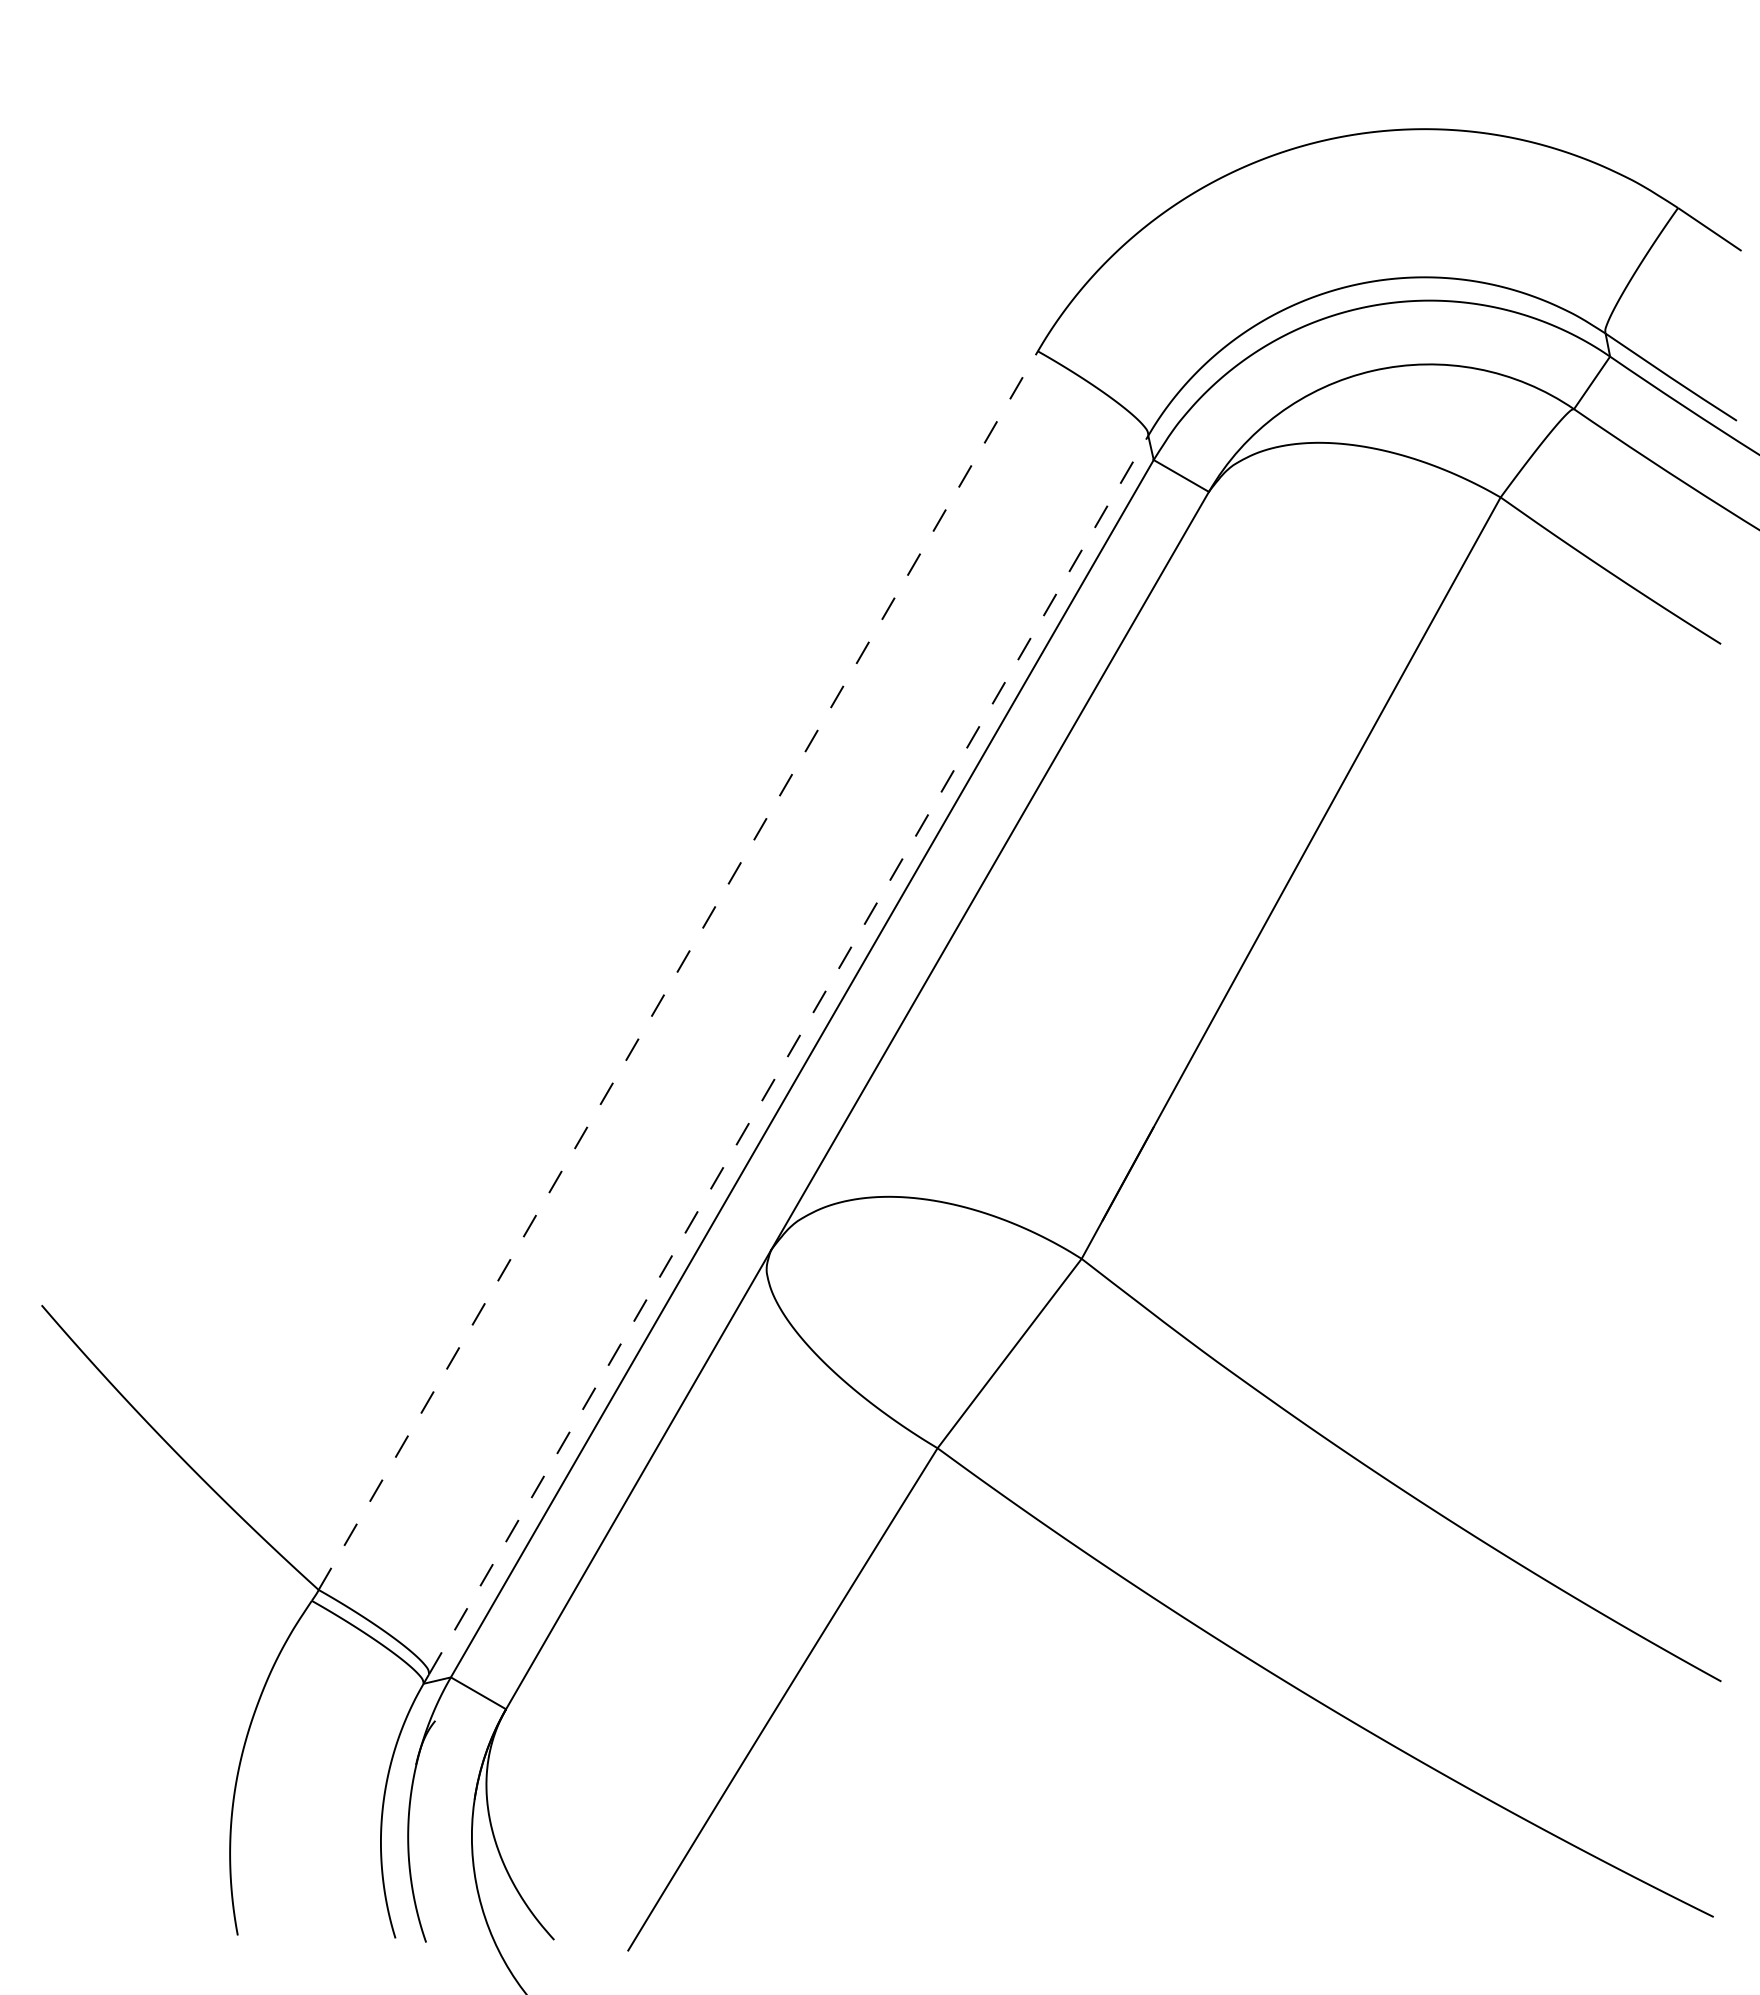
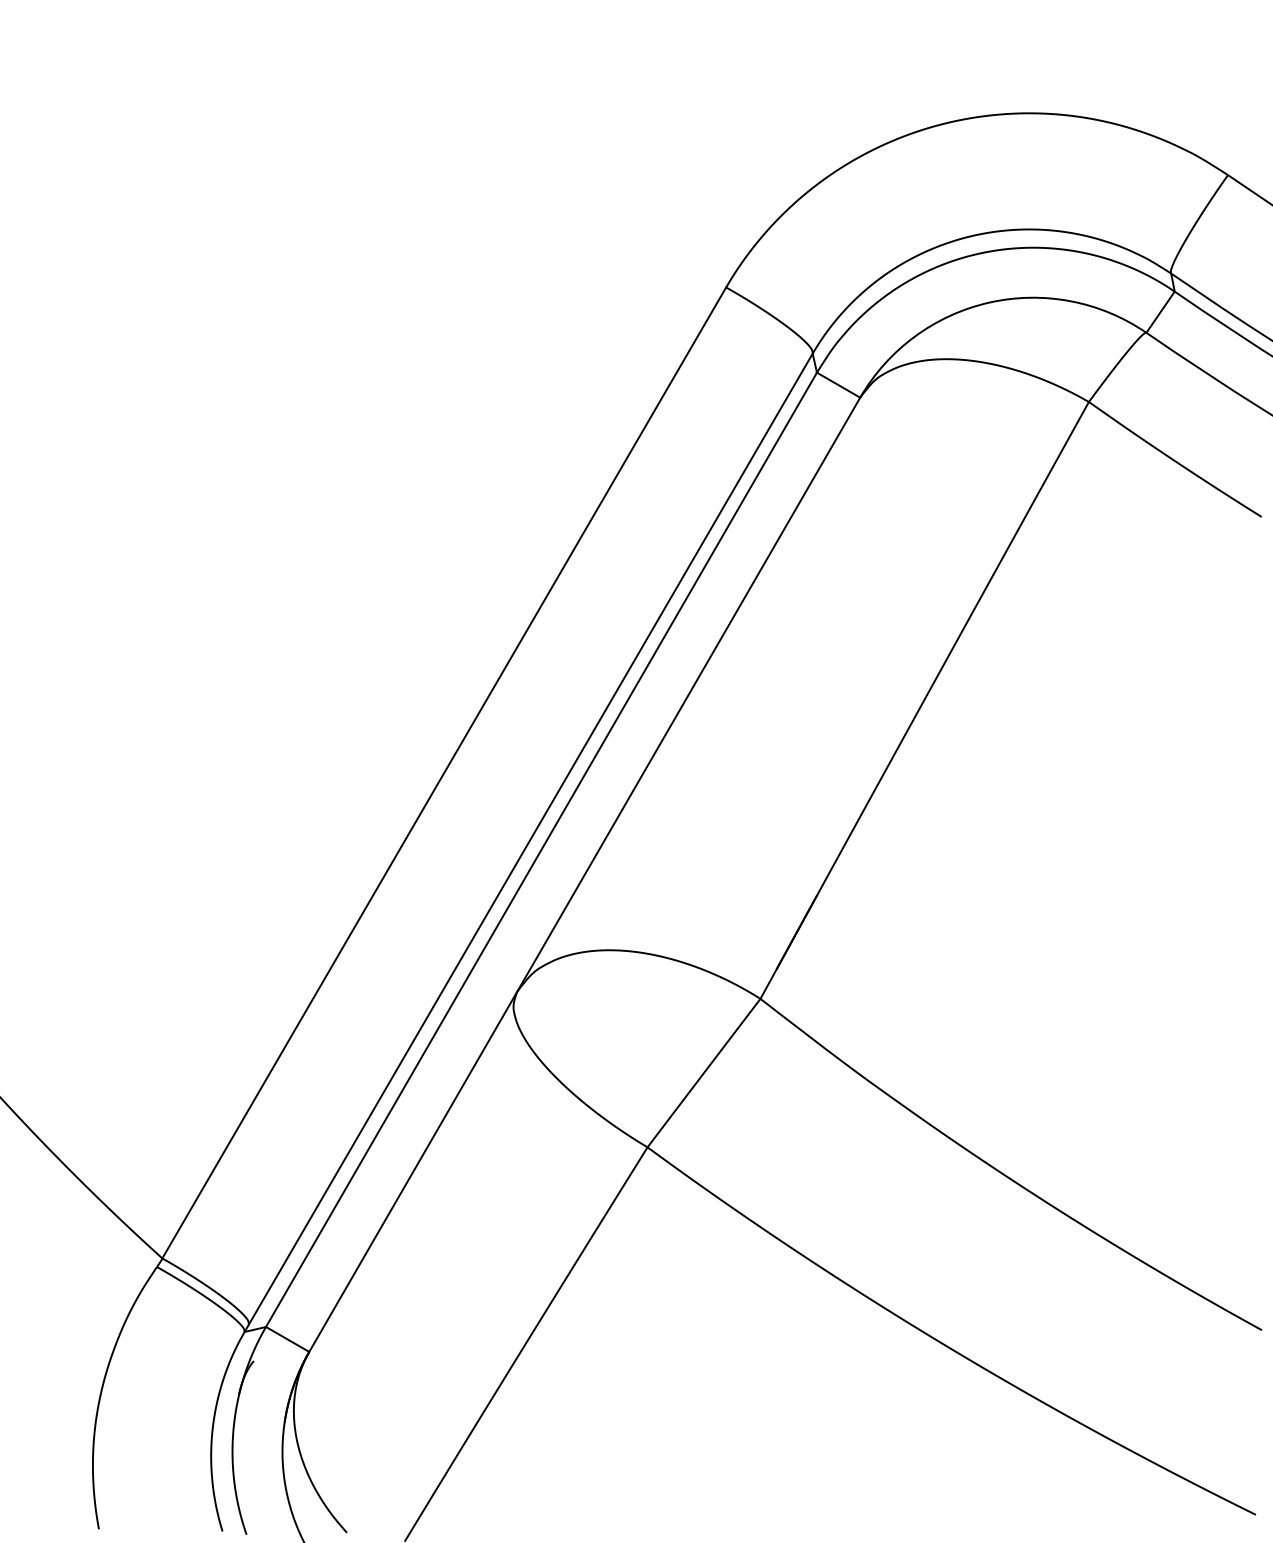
line: (678, 970) -> (444, 772), dashed -> solid
line: (788, 1054) -> (530, 838), dashed -> solid

